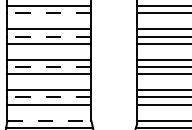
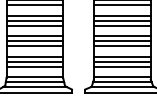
line: (48, 13) -> (34, 5), dashed -> solid
line: (48, 36) -> (34, 20), dashed -> solid
line: (48, 67) -> (34, 41), dashed -> solid
line: (48, 97) -> (34, 61), dashed -> solid
line: (50, 120) -> (35, 77), dashed -> solid

